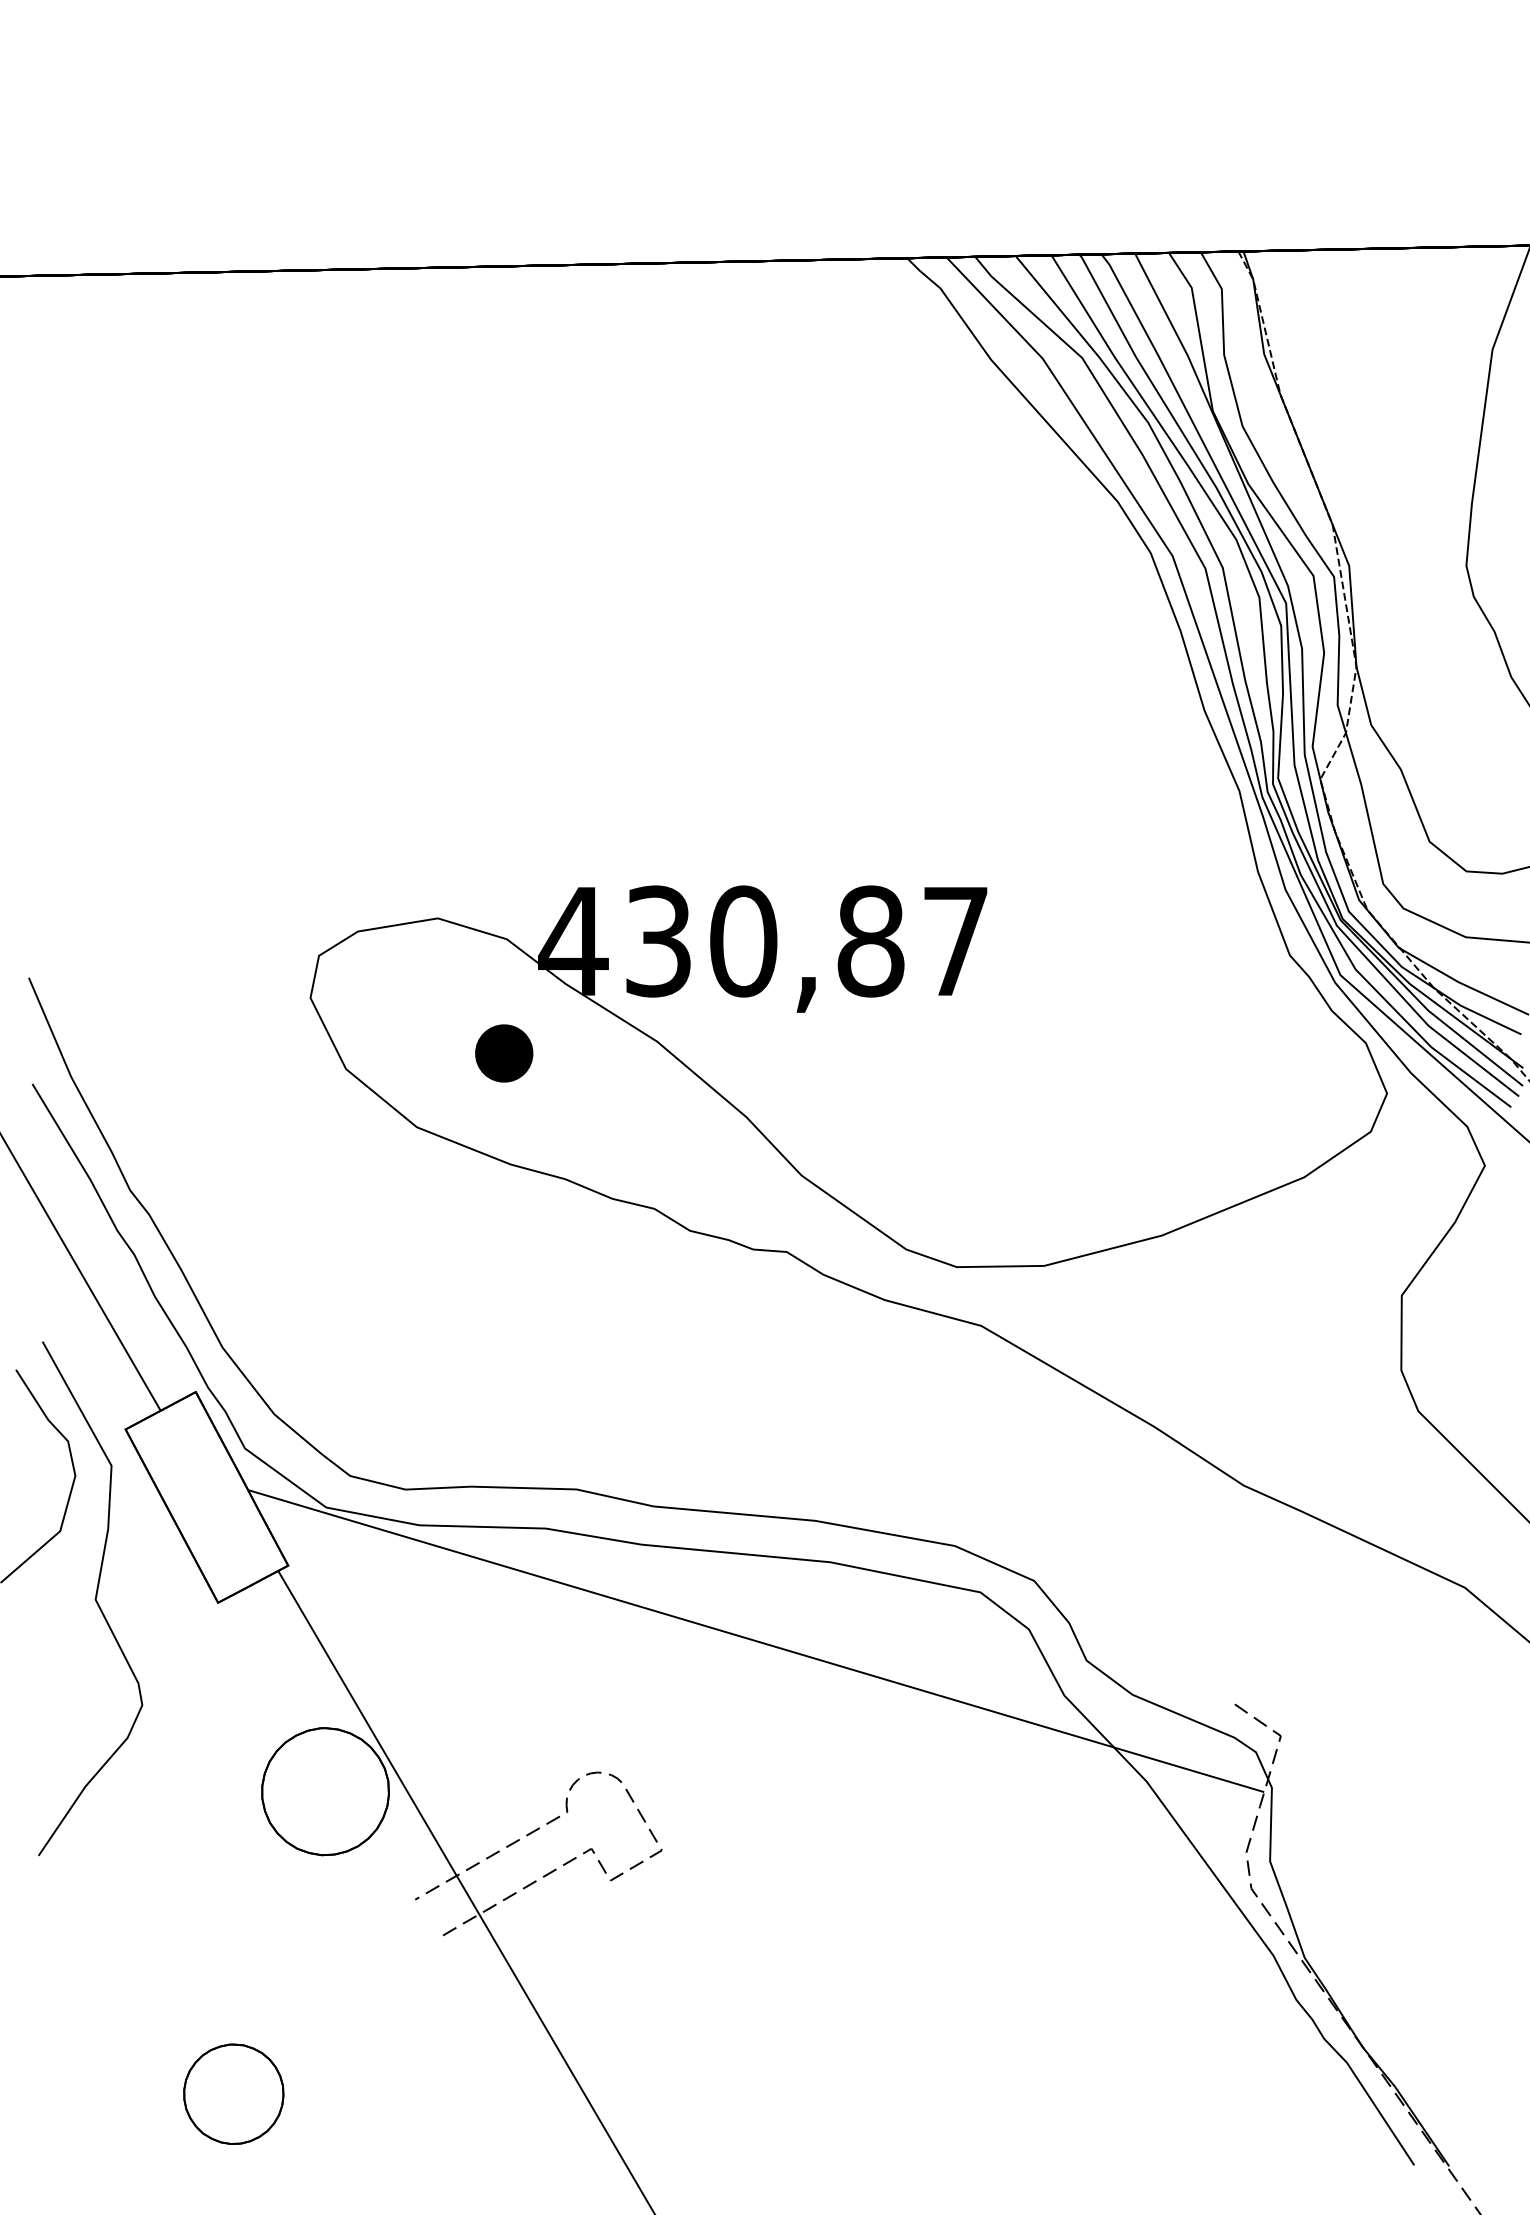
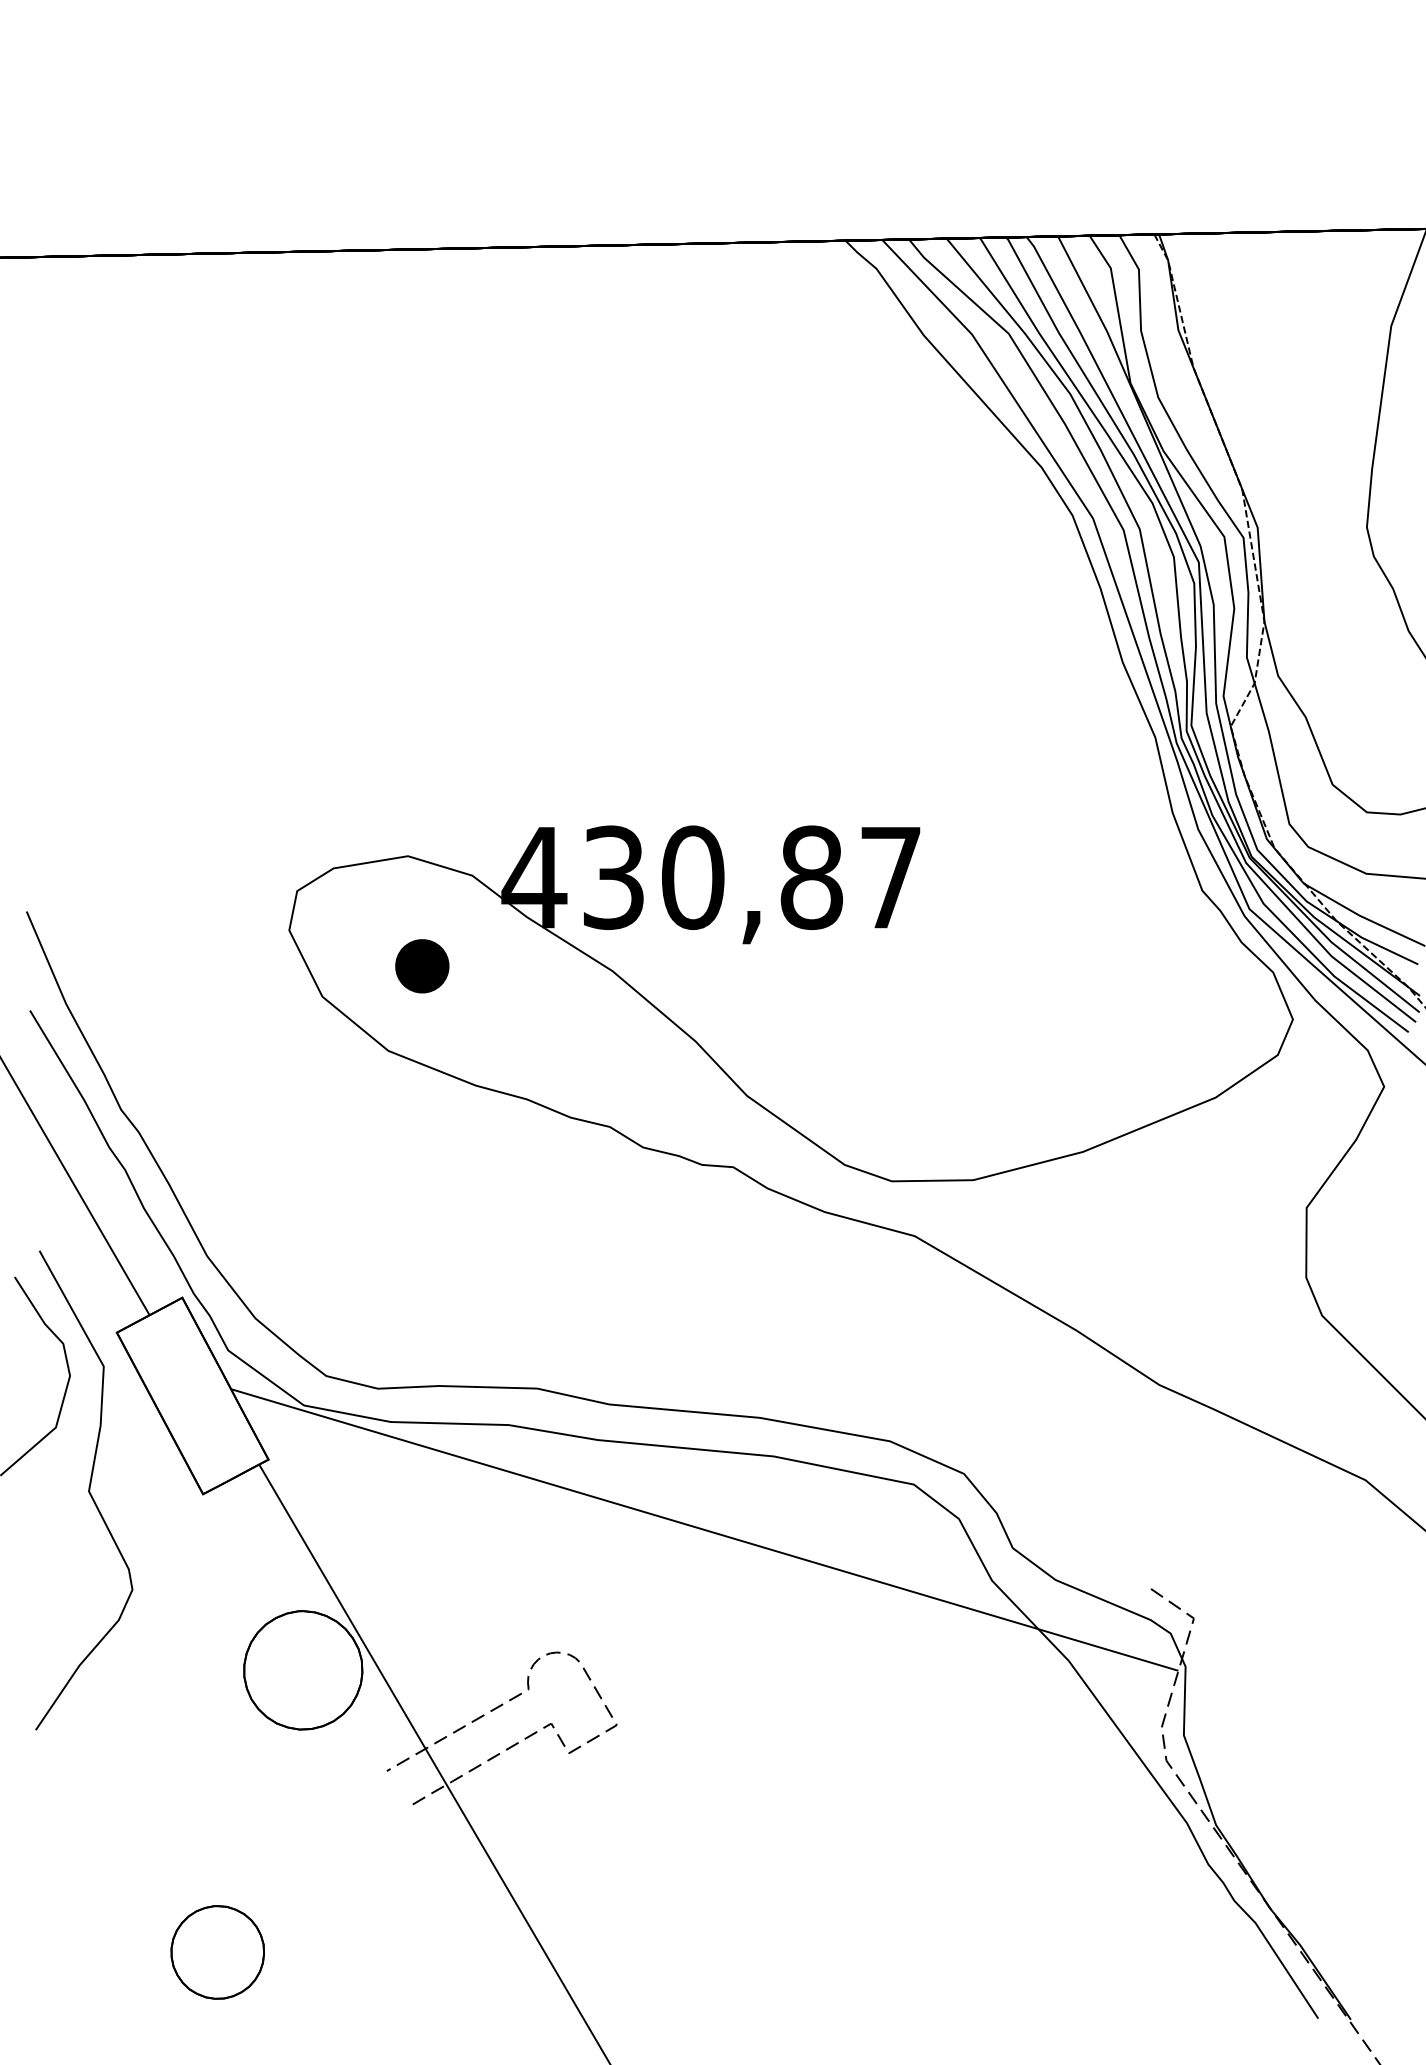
part: (504, 1053) -> (422, 966), moved

